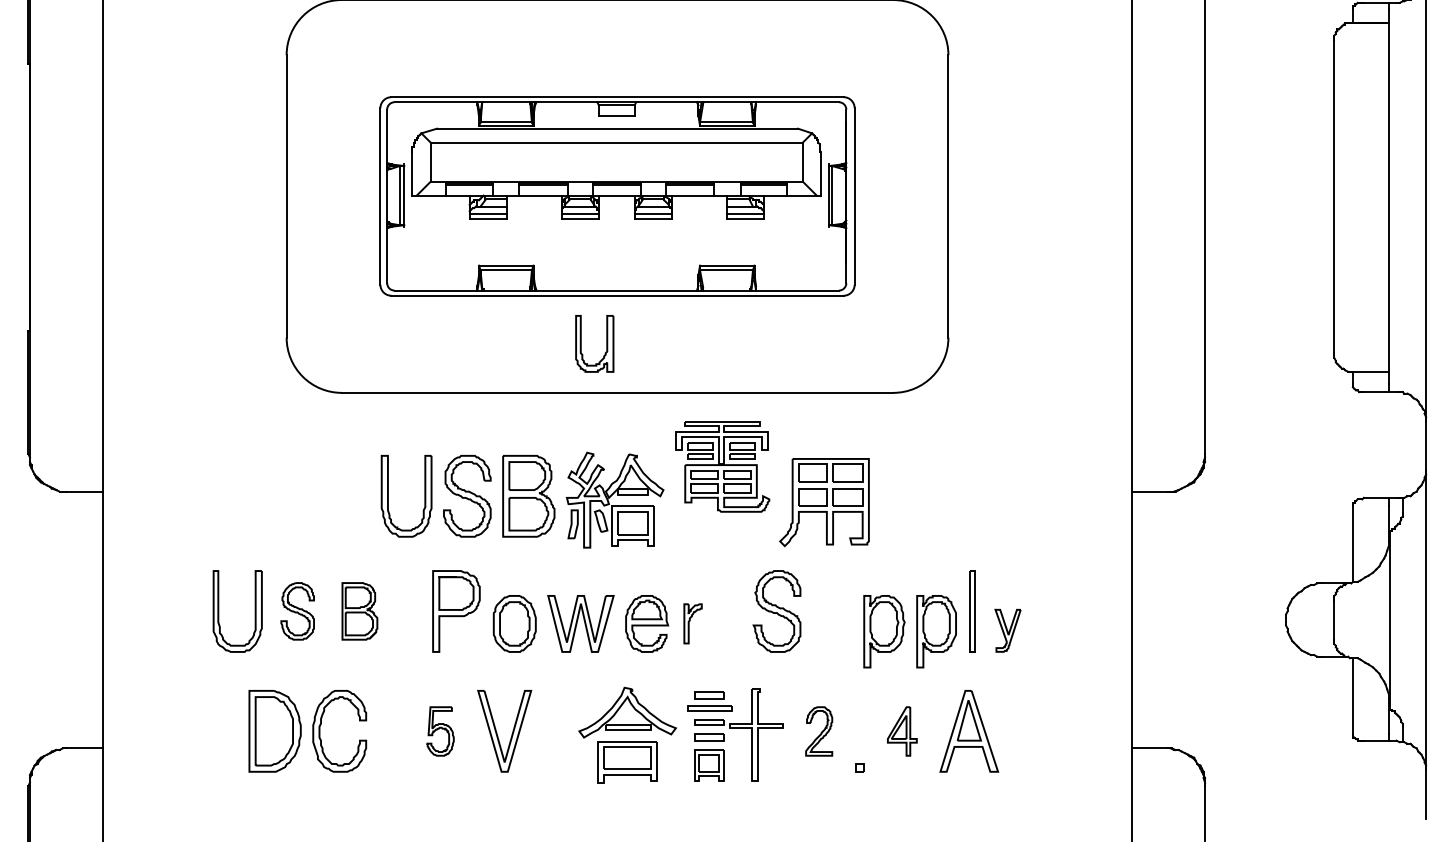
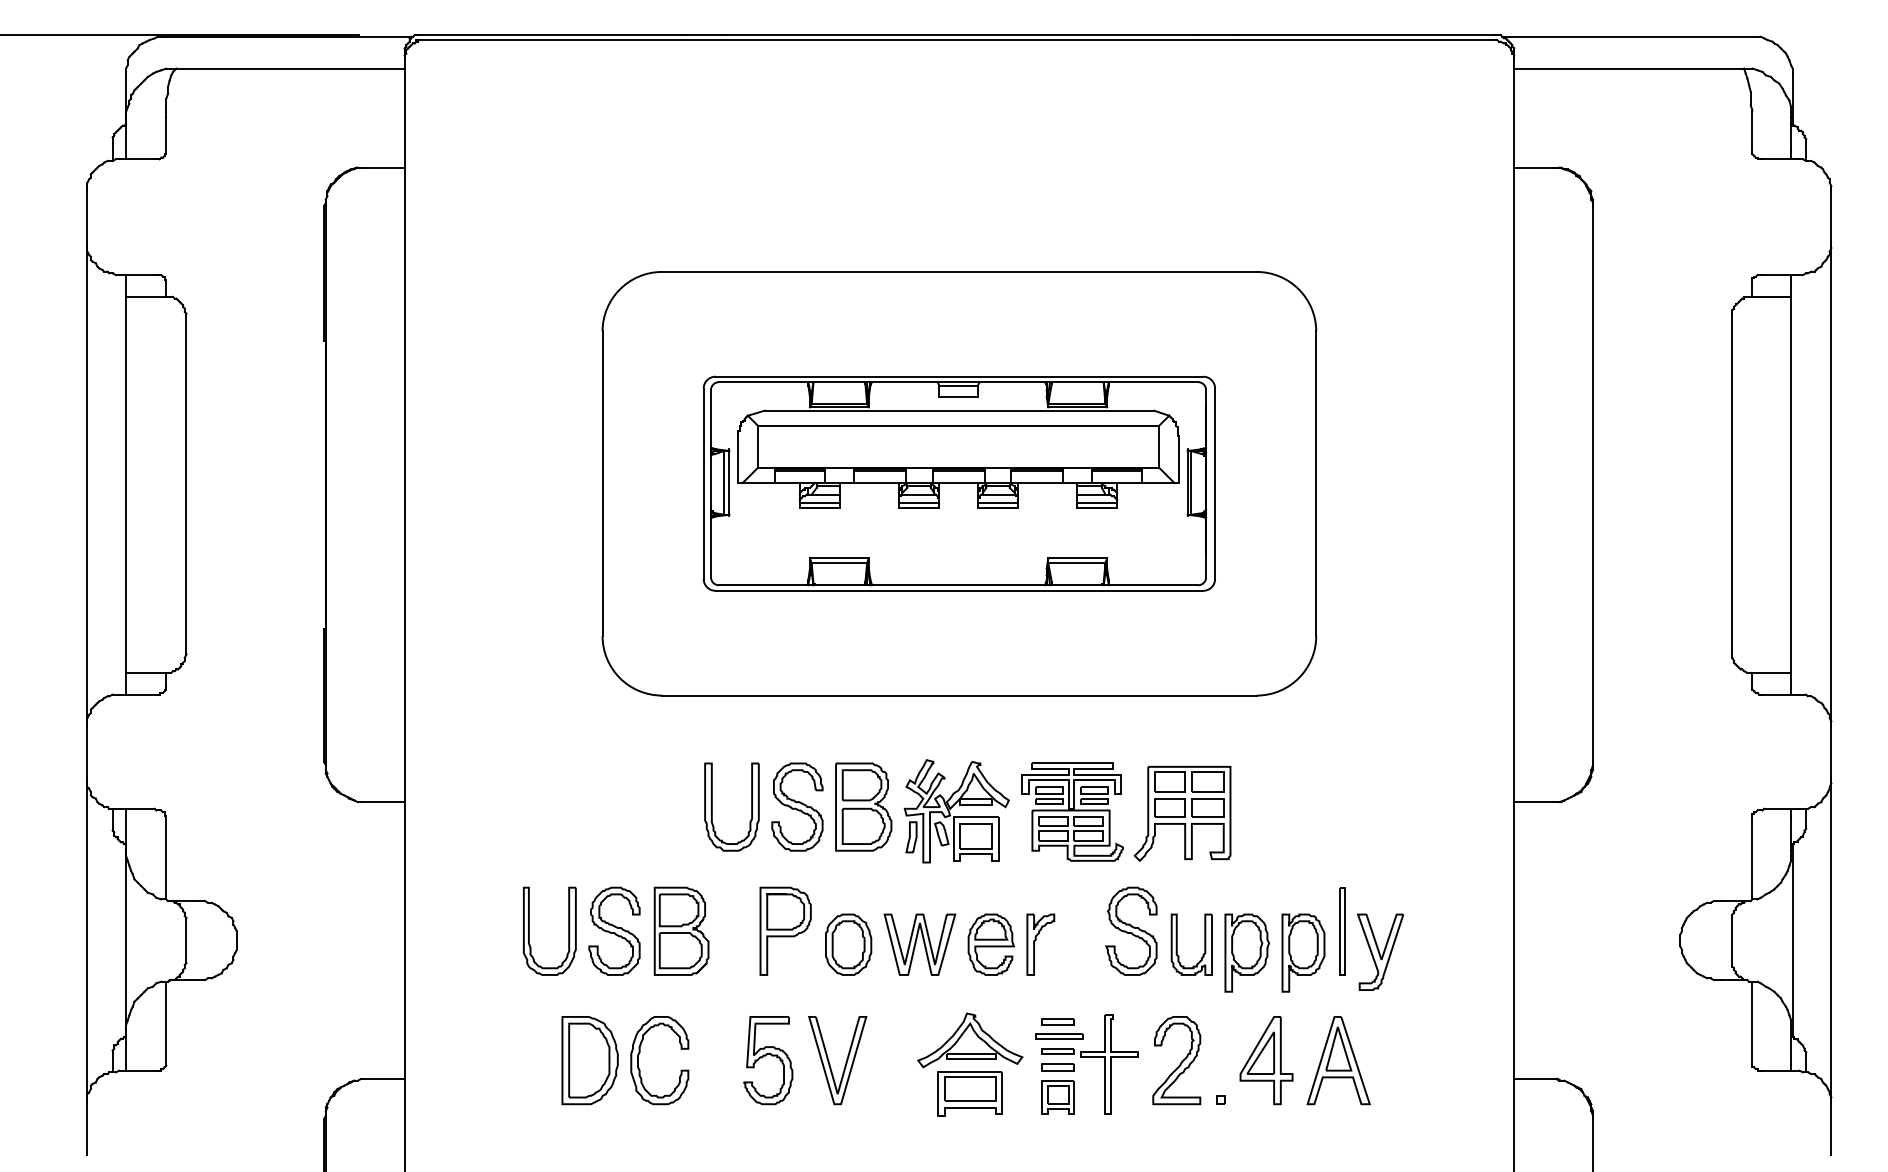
part: (606, 343) -> (1204, 944), moved
part: (722, 466) -> (1072, 811), moved
part: (297, 610) -> (614, 930), size x1.43
part: (359, 610) -> (681, 930), size x1.43
part: (692, 623) -> (1040, 944), size x1.43
part: (1008, 630) -> (1380, 951), size x1.67
part: (440, 731) -> (768, 1060), size x1.67
part: (818, 731) -> (1176, 1060), size x1.67
part: (902, 731) -> (1266, 1060), size x1.67

